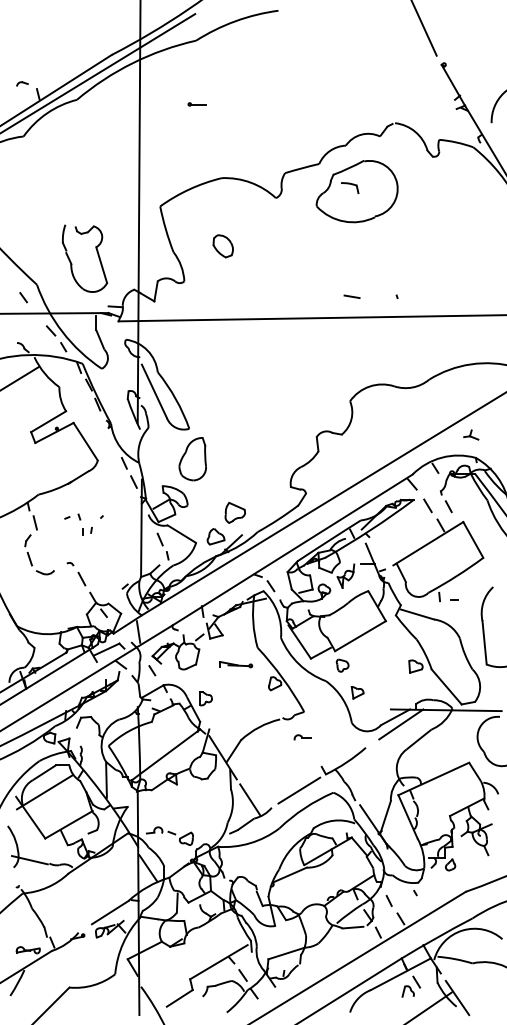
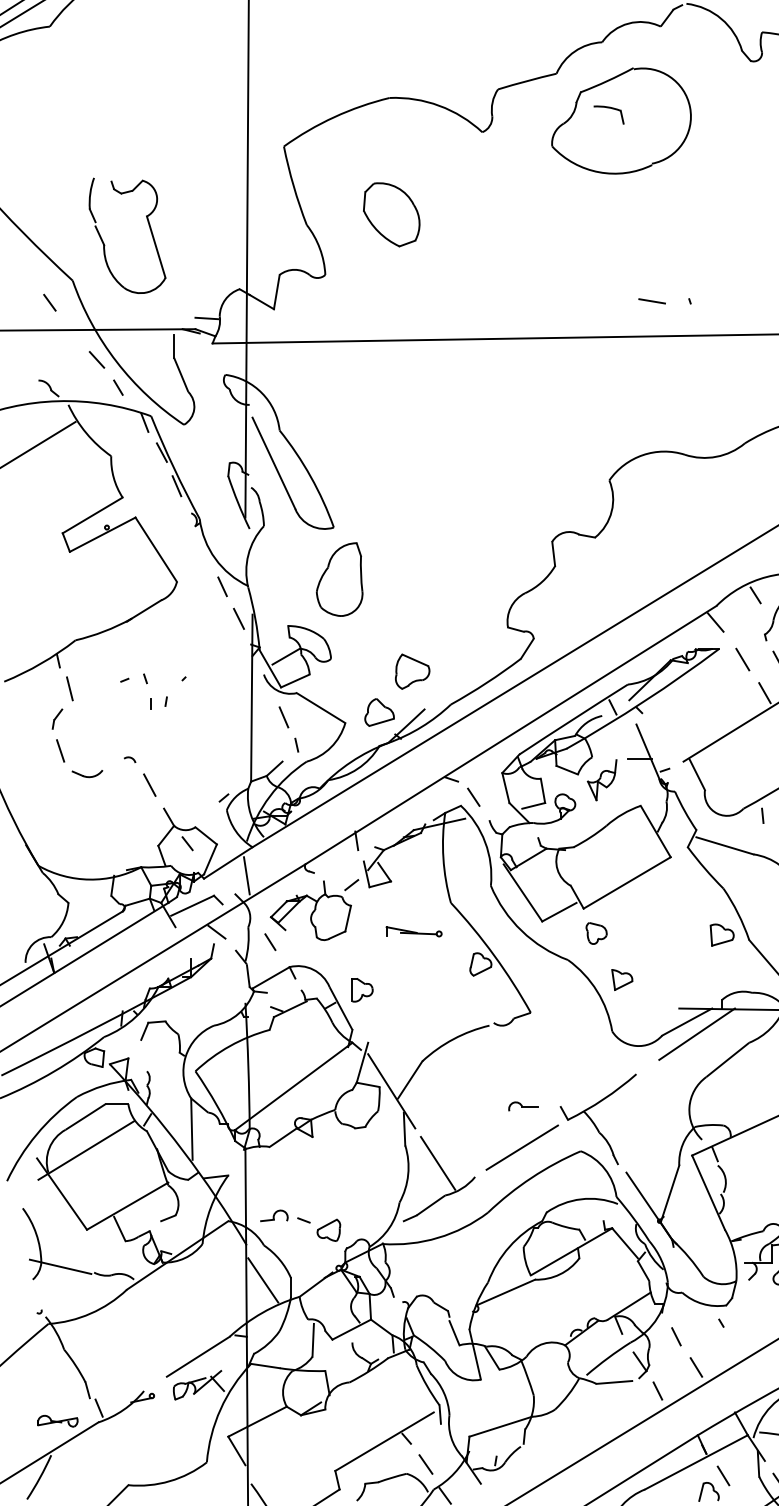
part: (223, 246) -> (392, 215), size x1.67
part: (72, 263) -> (106, 244), moved
line: (351, 296) -> (651, 300), moved
part: (302, 737) -> (522, 1106), moved

